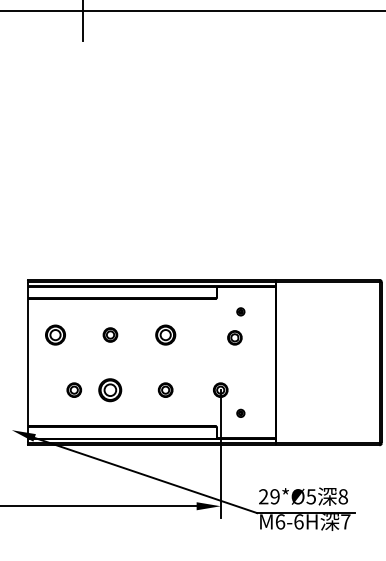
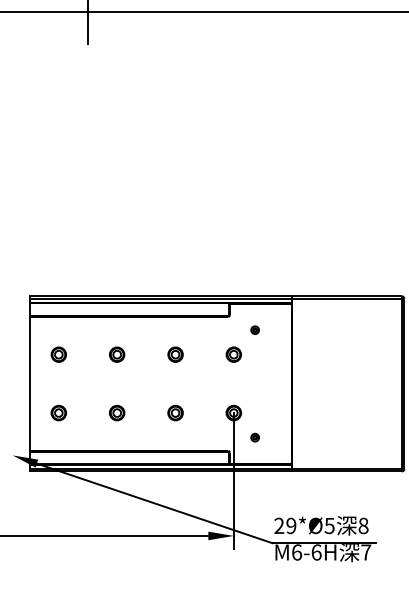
part: (55, 334) -> (58, 354), size x0.71
part: (165, 334) -> (175, 354), size x0.71
part: (234, 337) -> (233, 354), moved
part: (73, 389) -> (58, 412), moved
part: (110, 389) -> (117, 412), size x0.62

